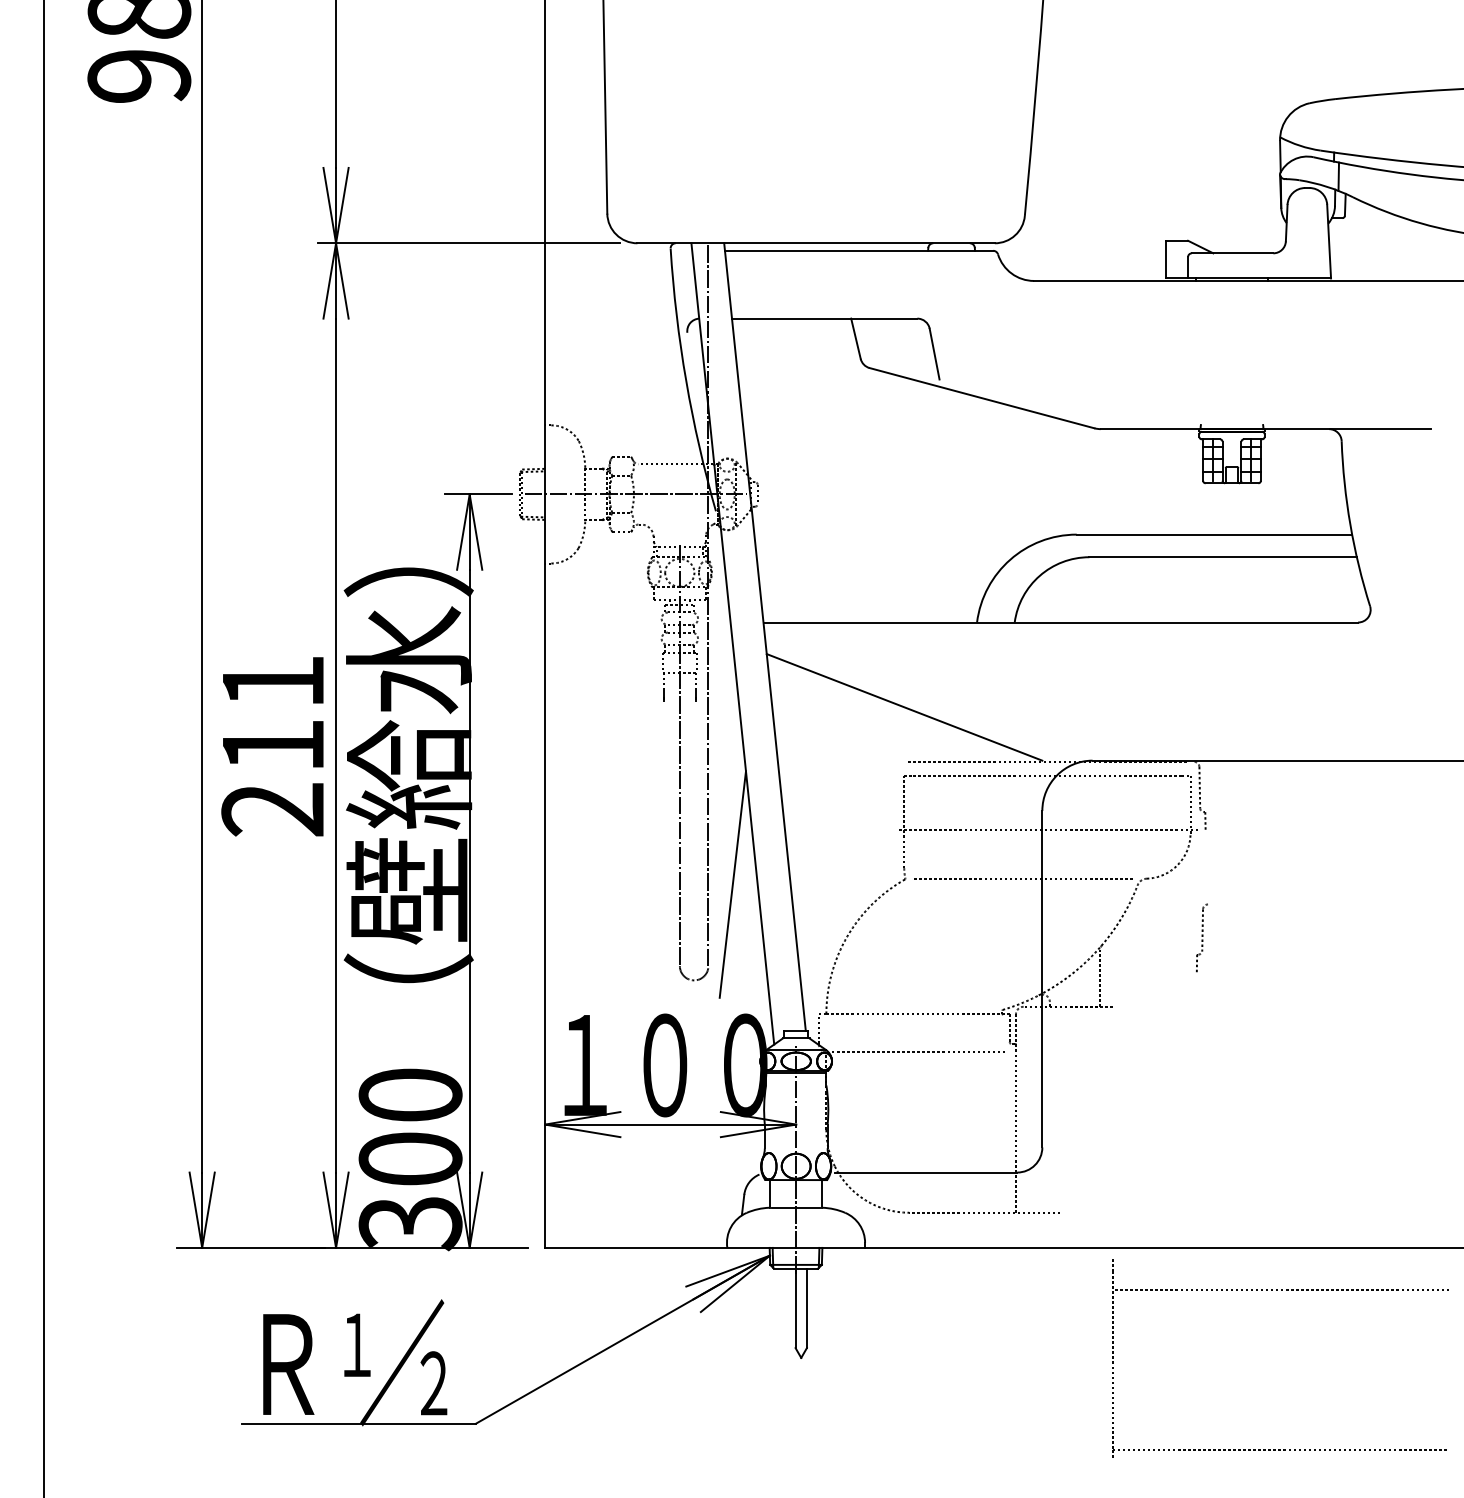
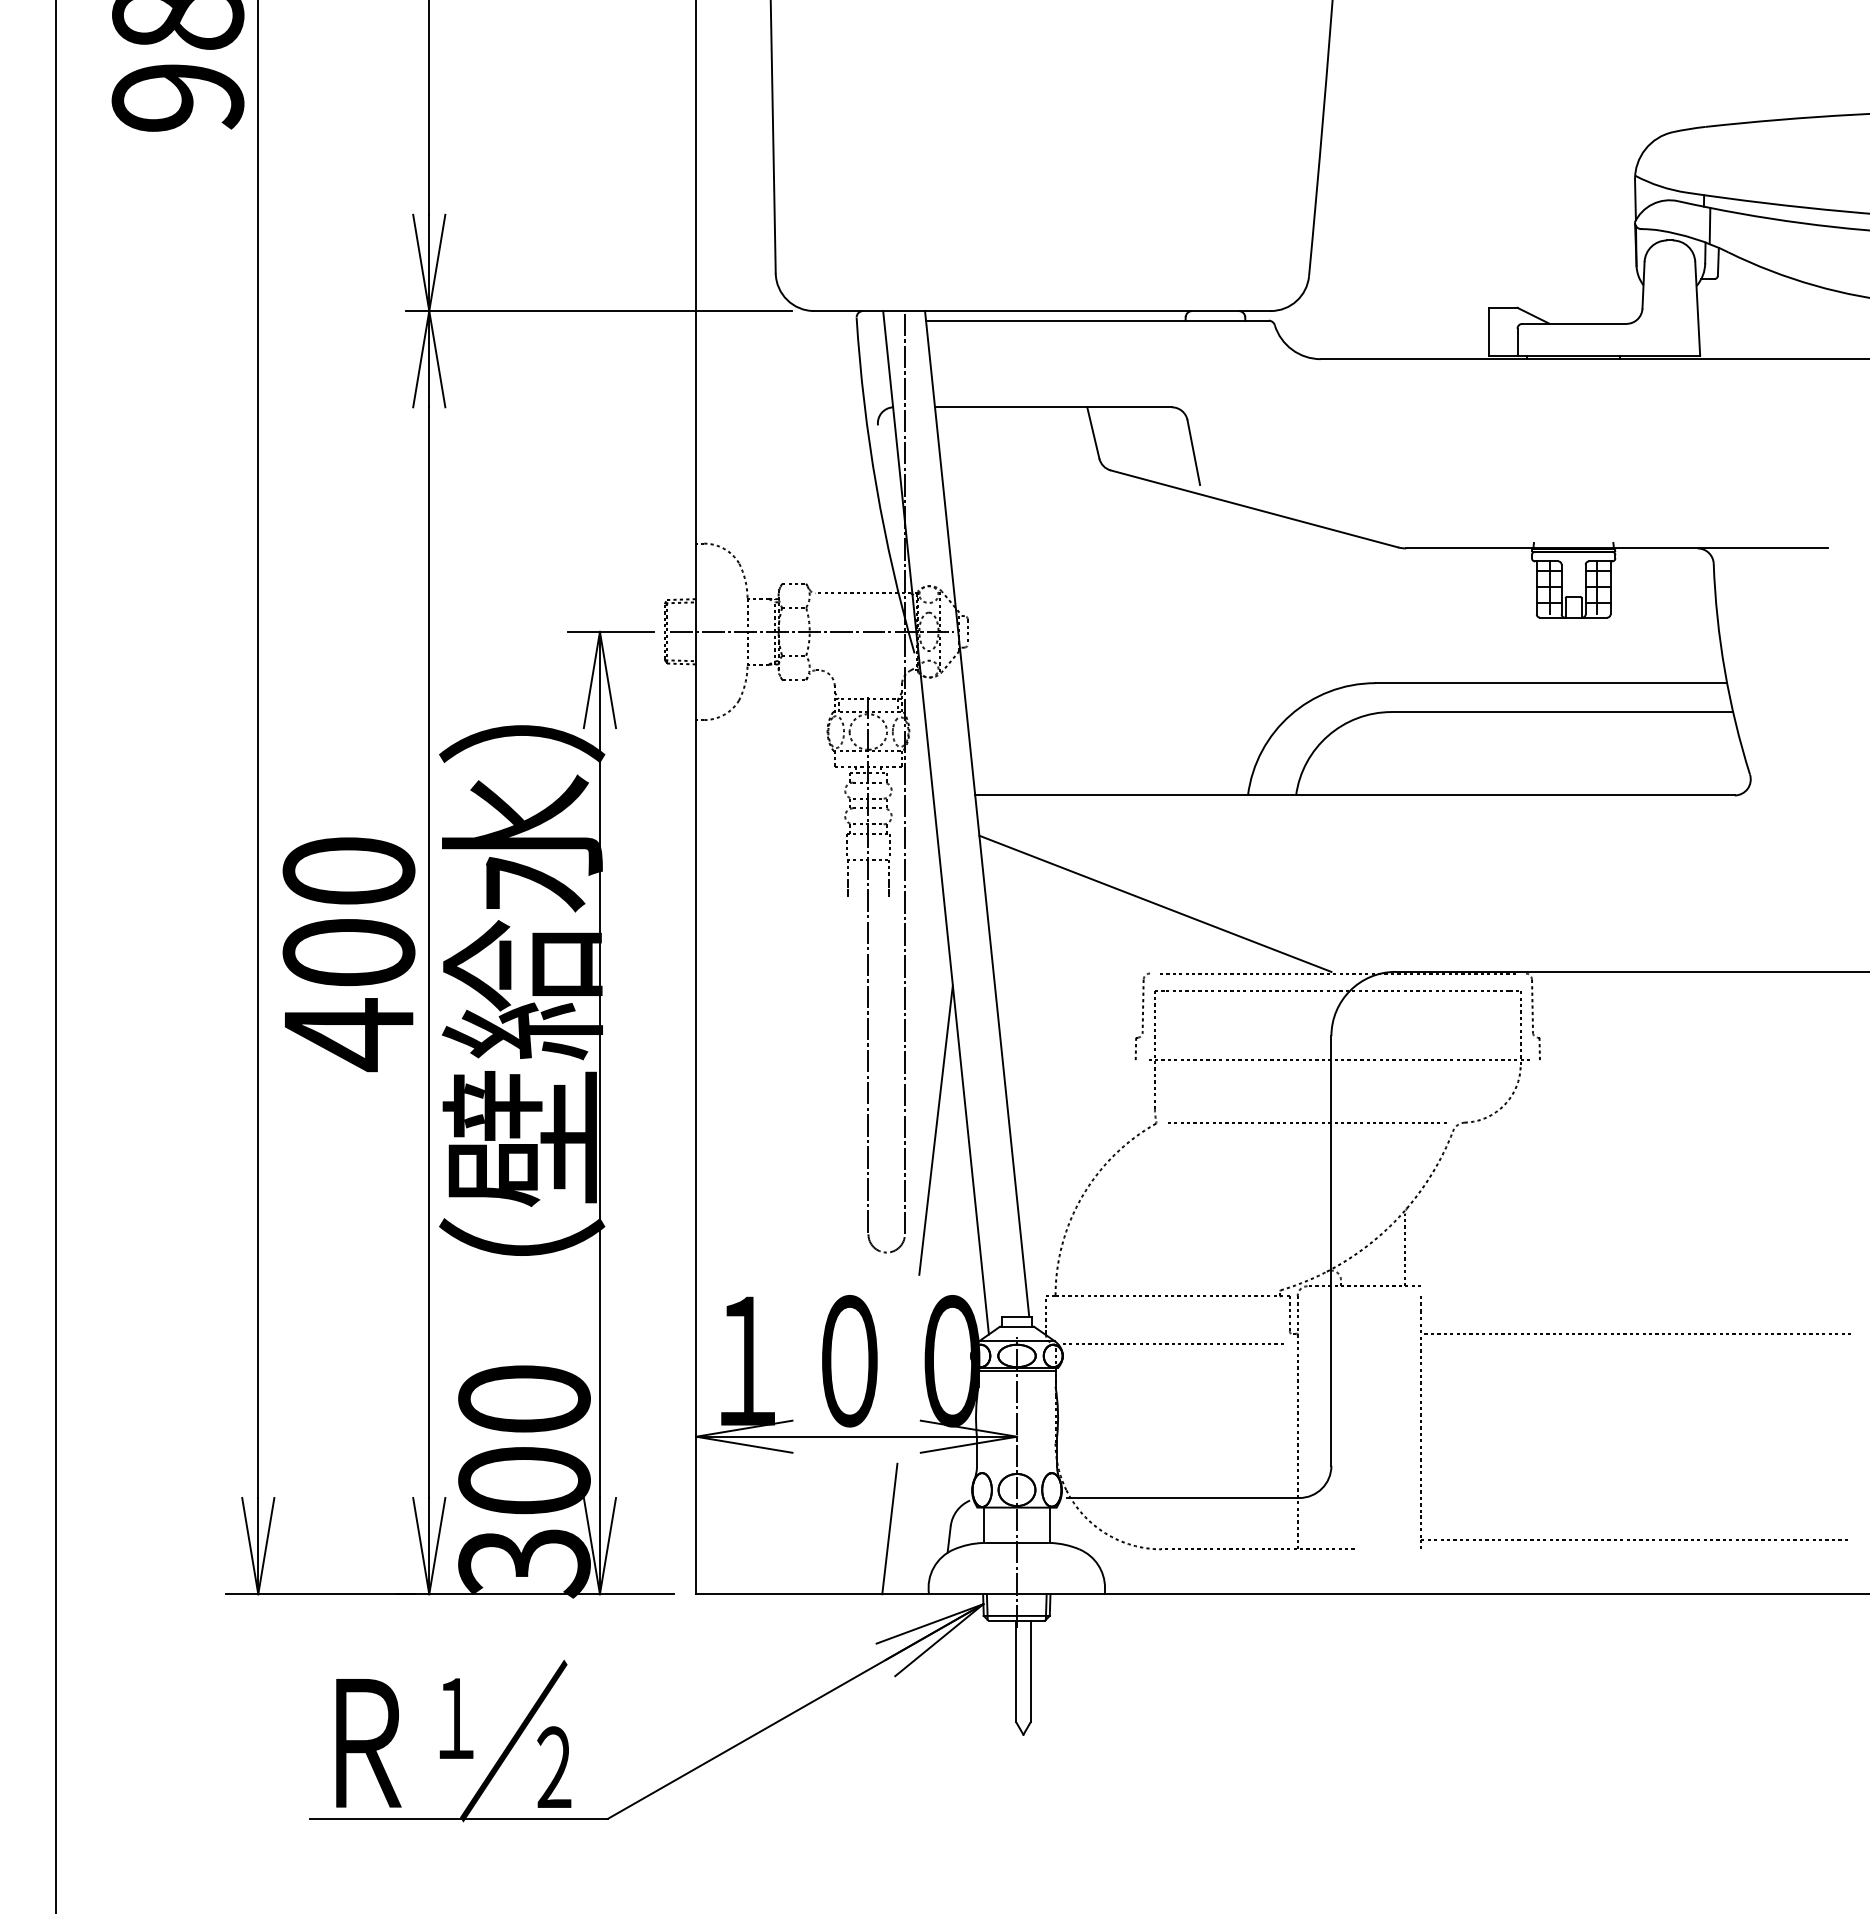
text: (272, 747) -> (348, 954), 211 -> 400
part: (1201, 937) -> (1141, 1015), moved
line: (696, 1196) -> (889, 1528), added
part: (1281, 1289) -> (1636, 1334), moved

